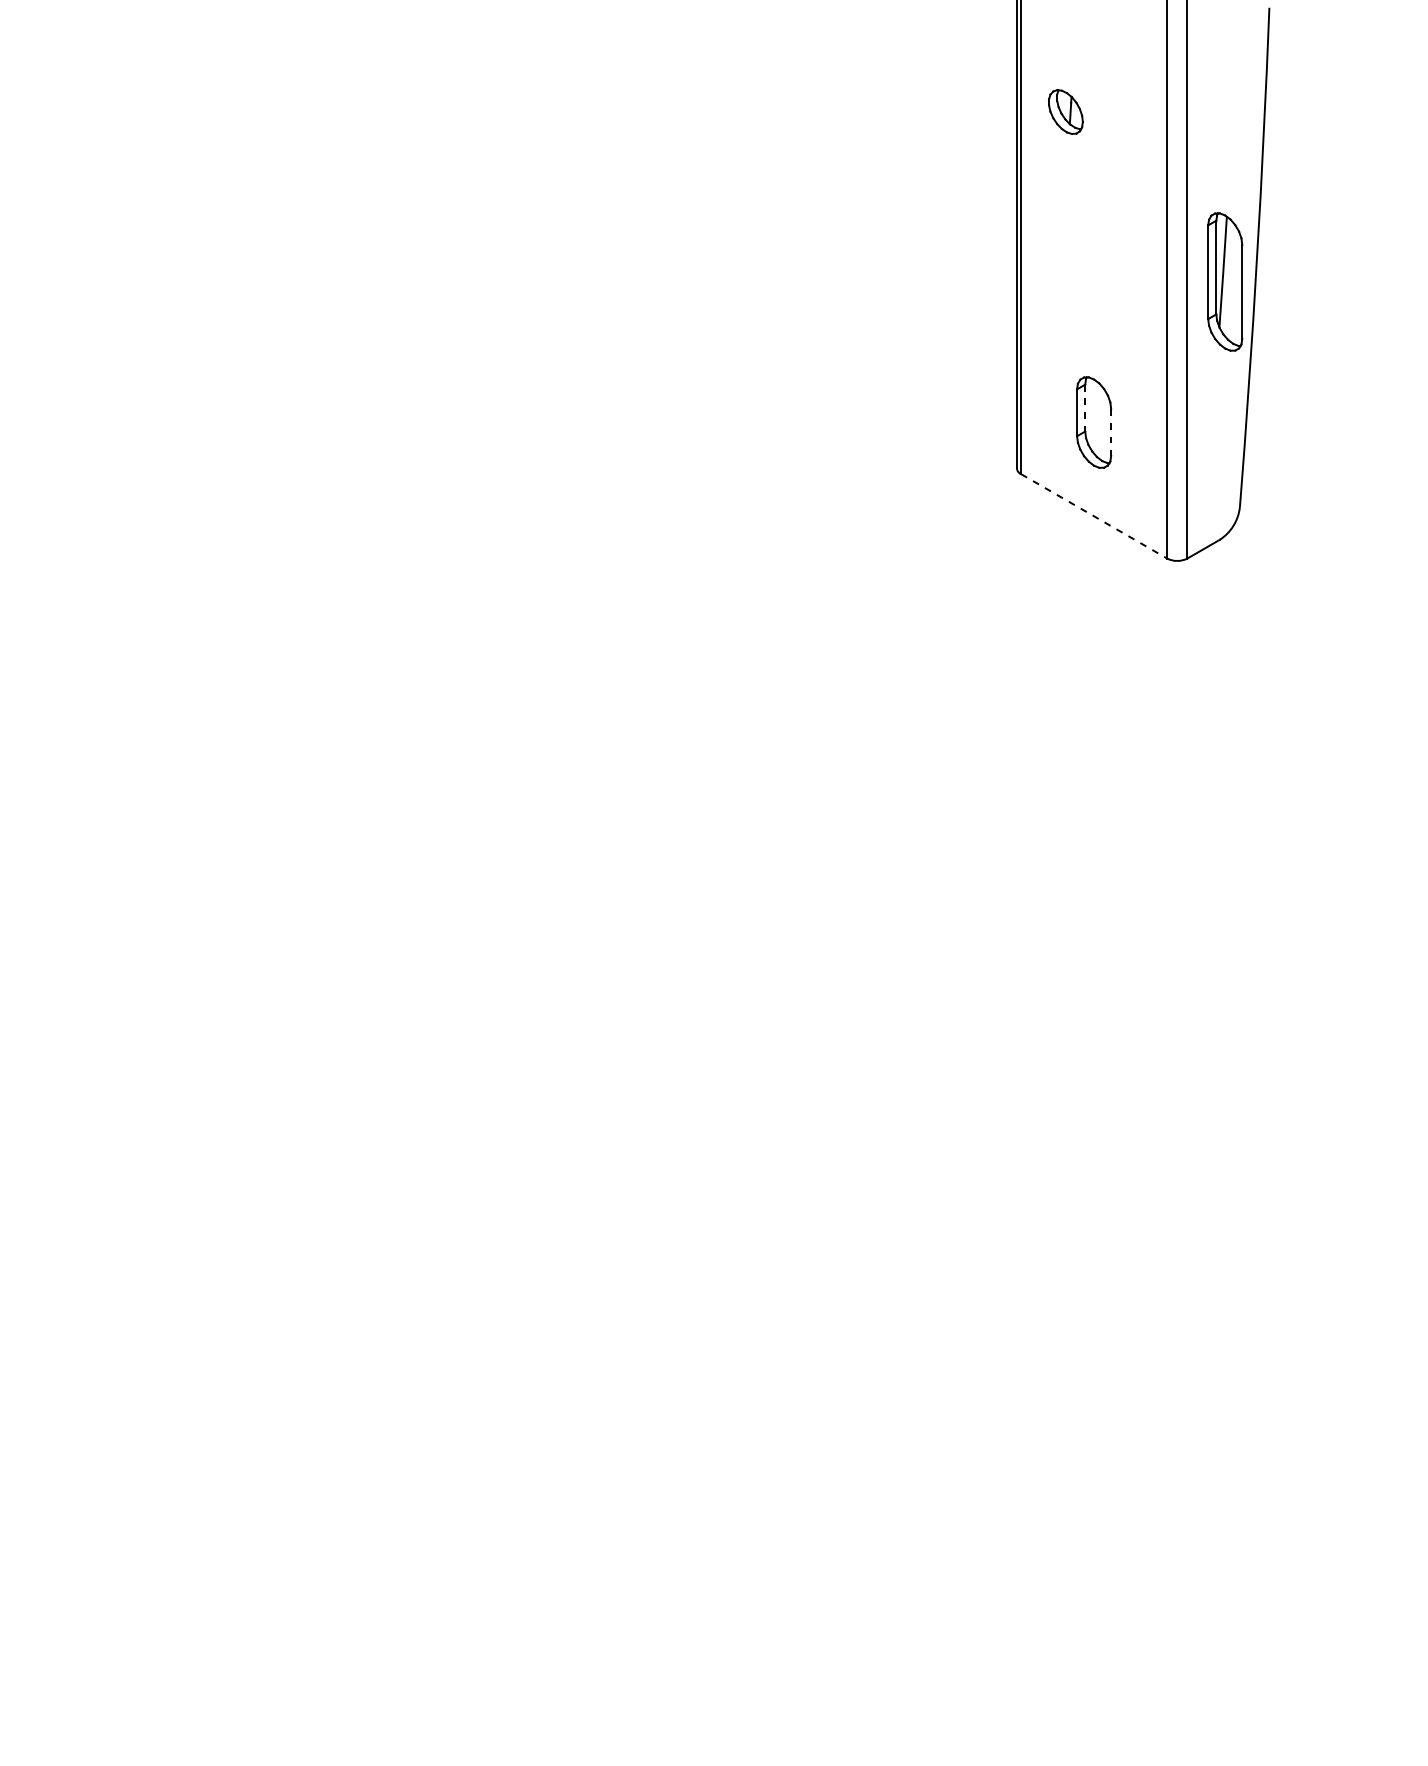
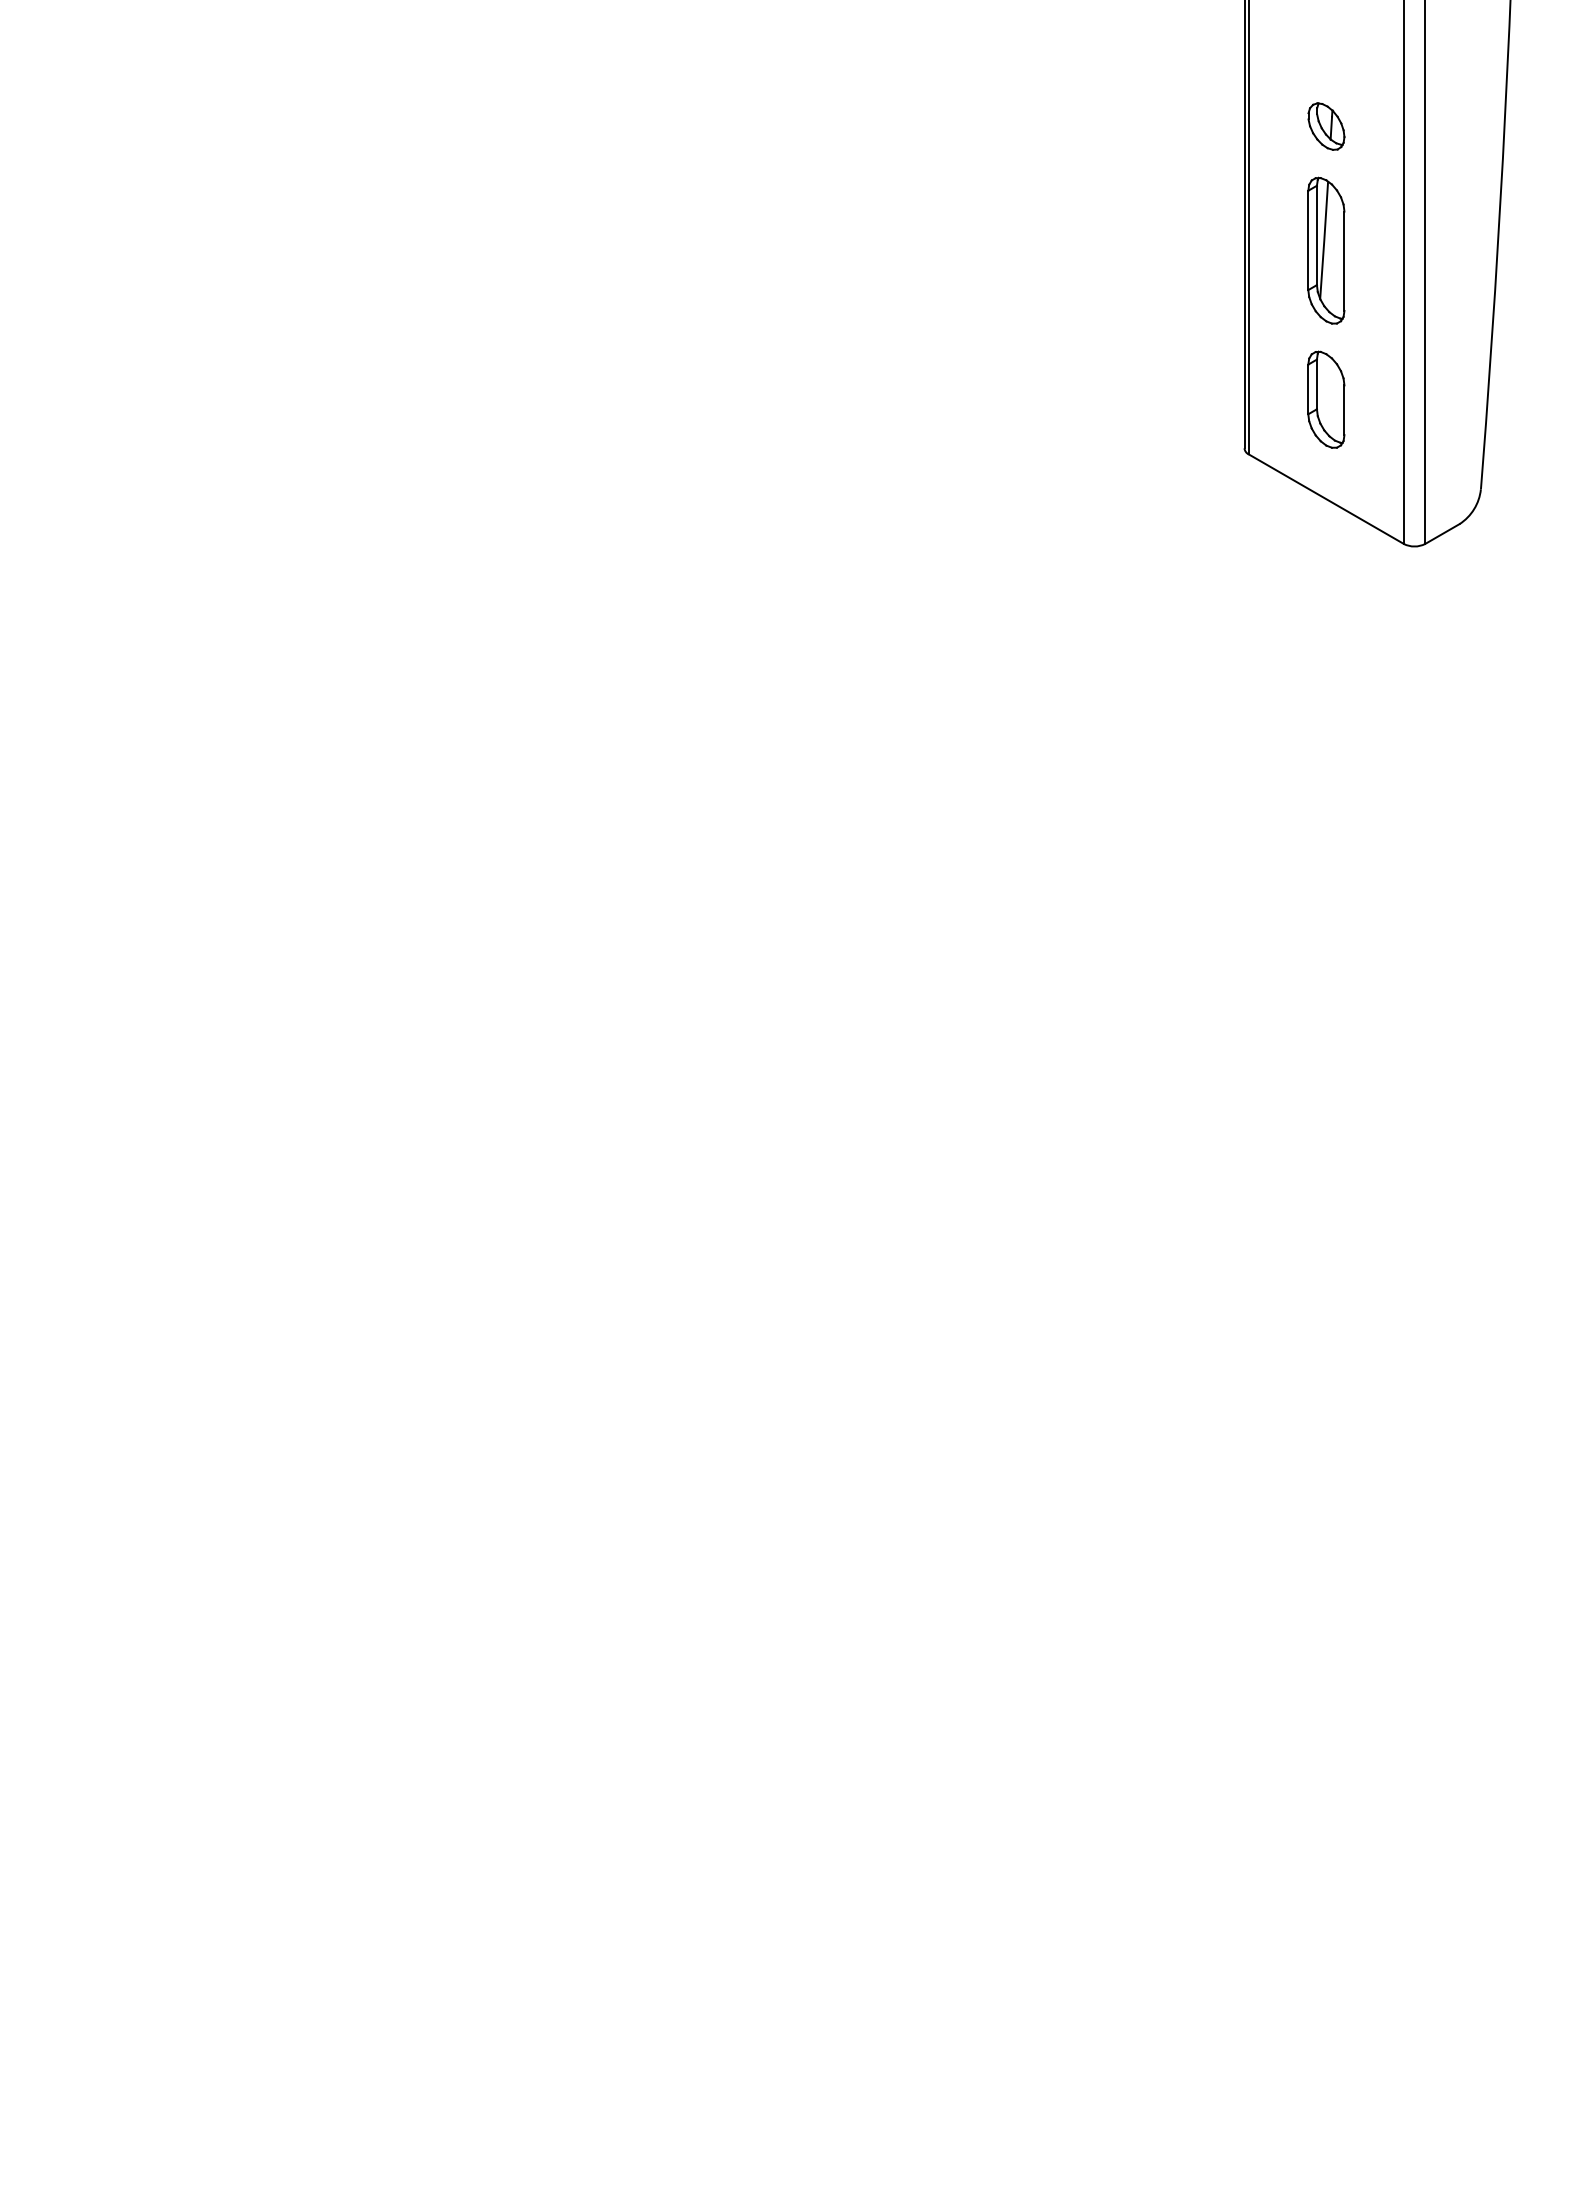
part: (1065, 111) -> (1326, 126), moved
part: (1225, 281) -> (1326, 250), moved
line: (1084, 408) -> (1316, 384), dashed -> solid
line: (1111, 432) -> (1344, 410), dashed -> solid
line: (1094, 516) -> (1326, 499), dashed -> solid

